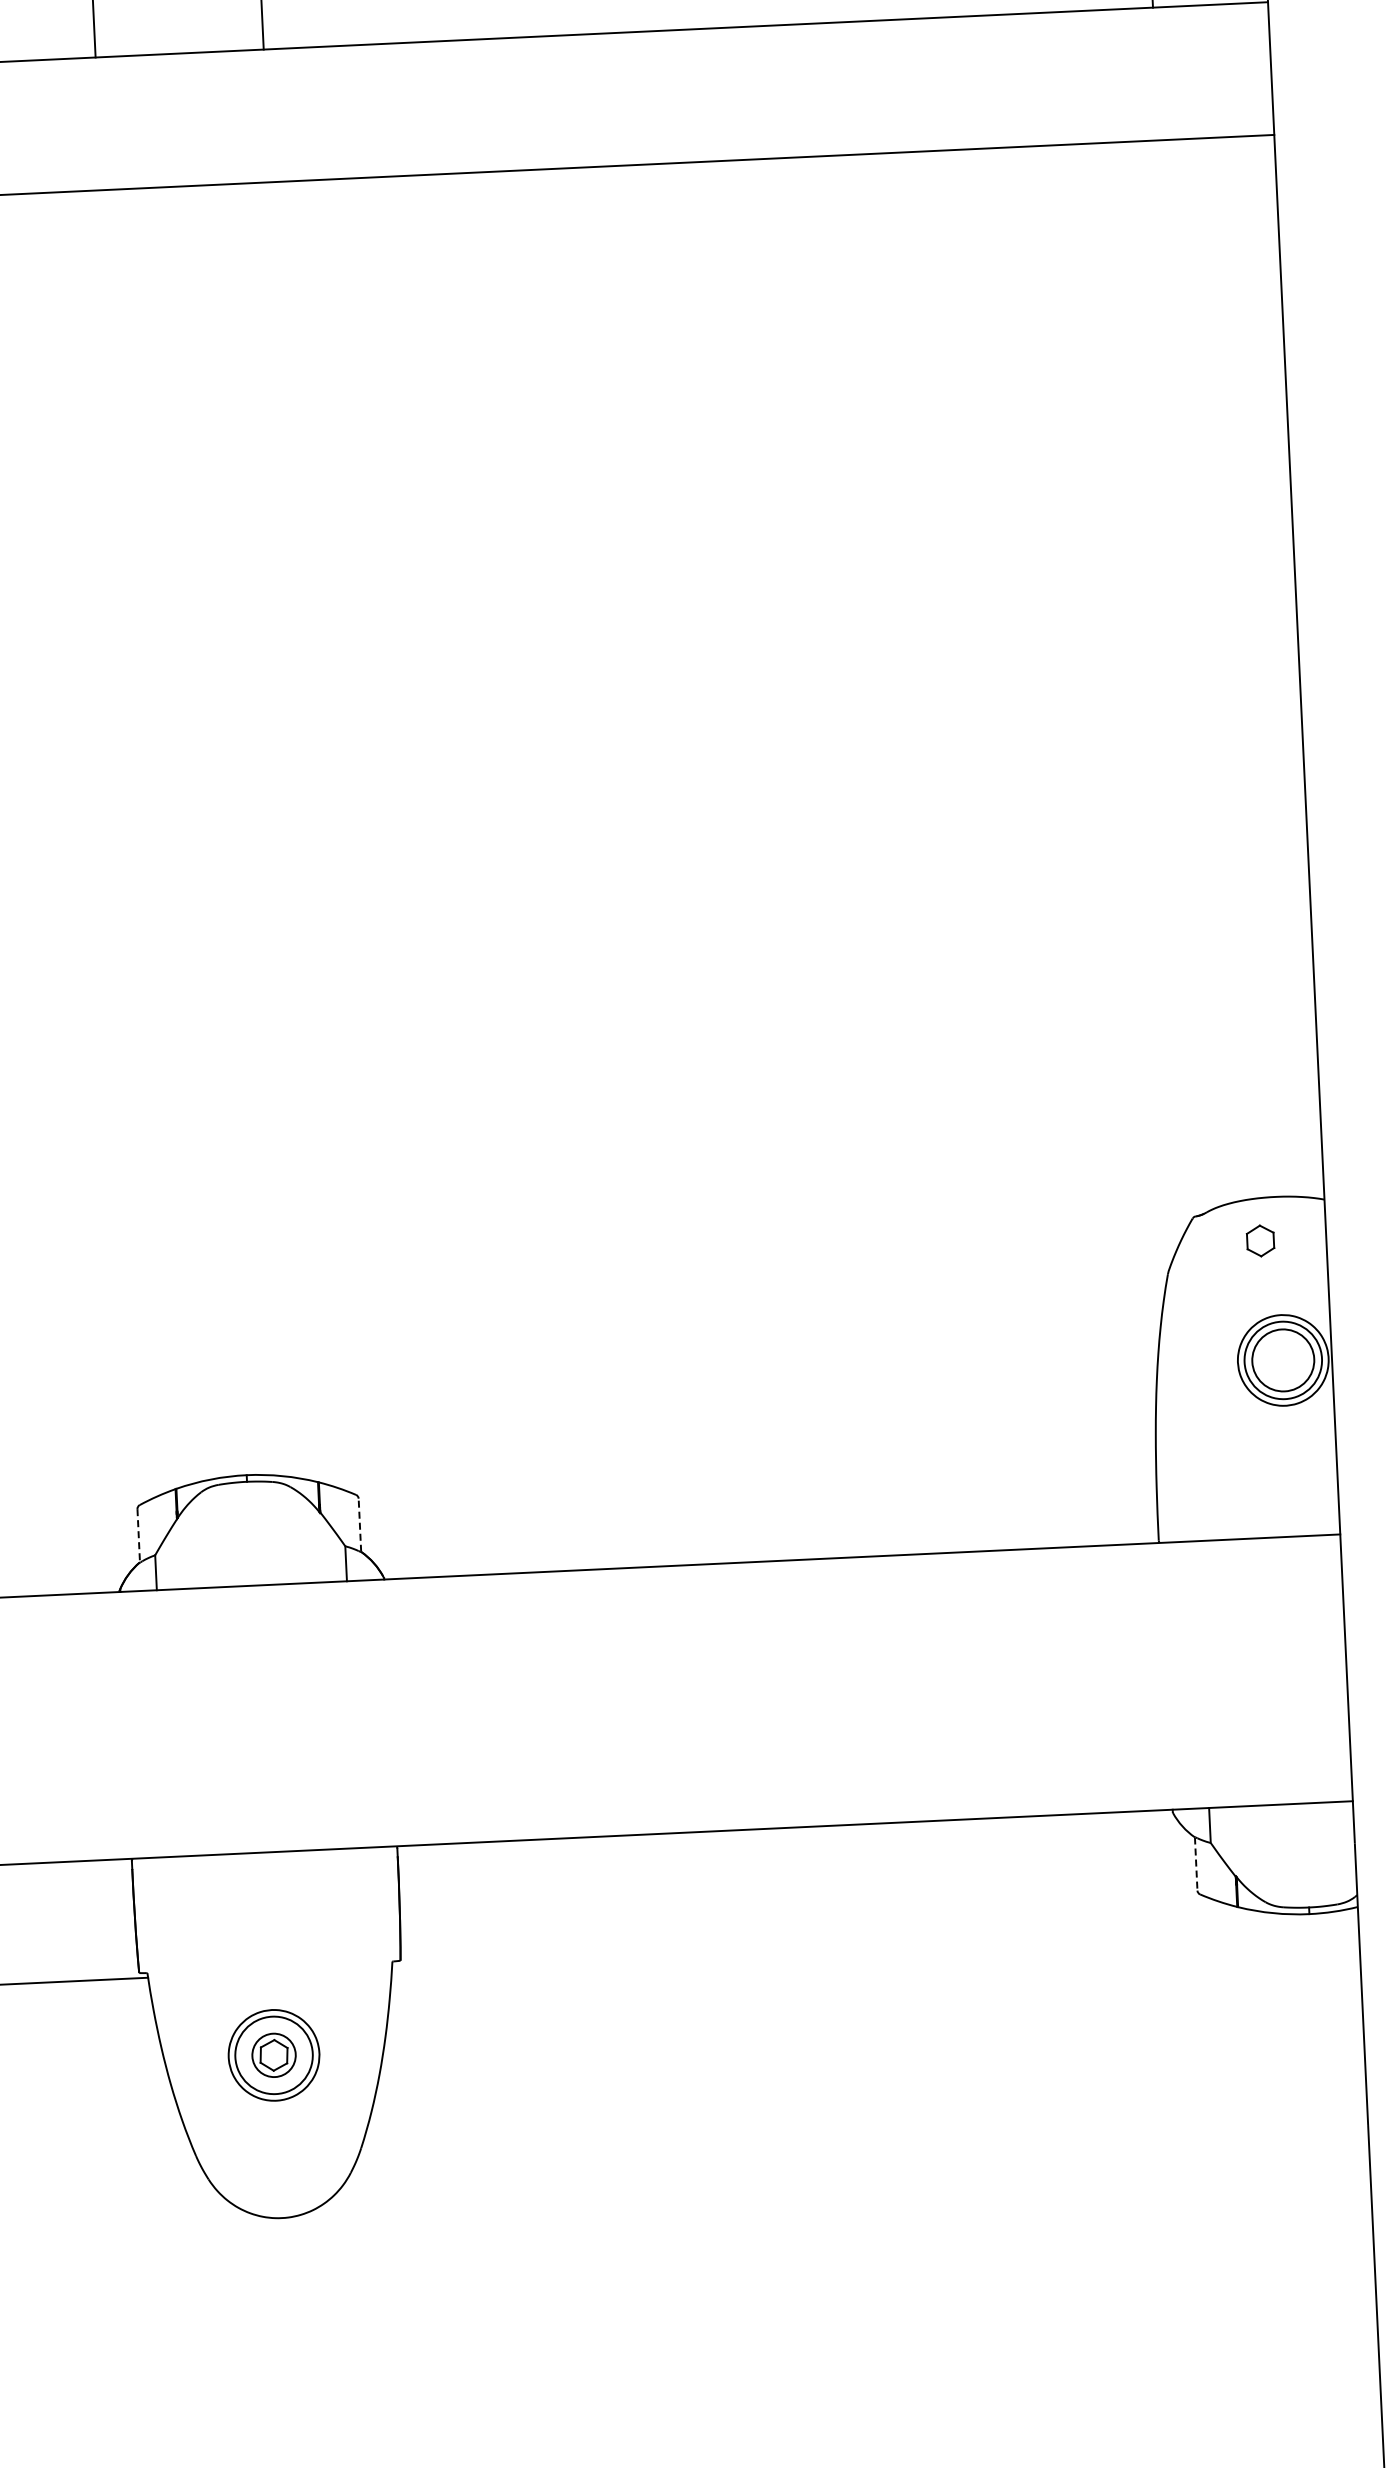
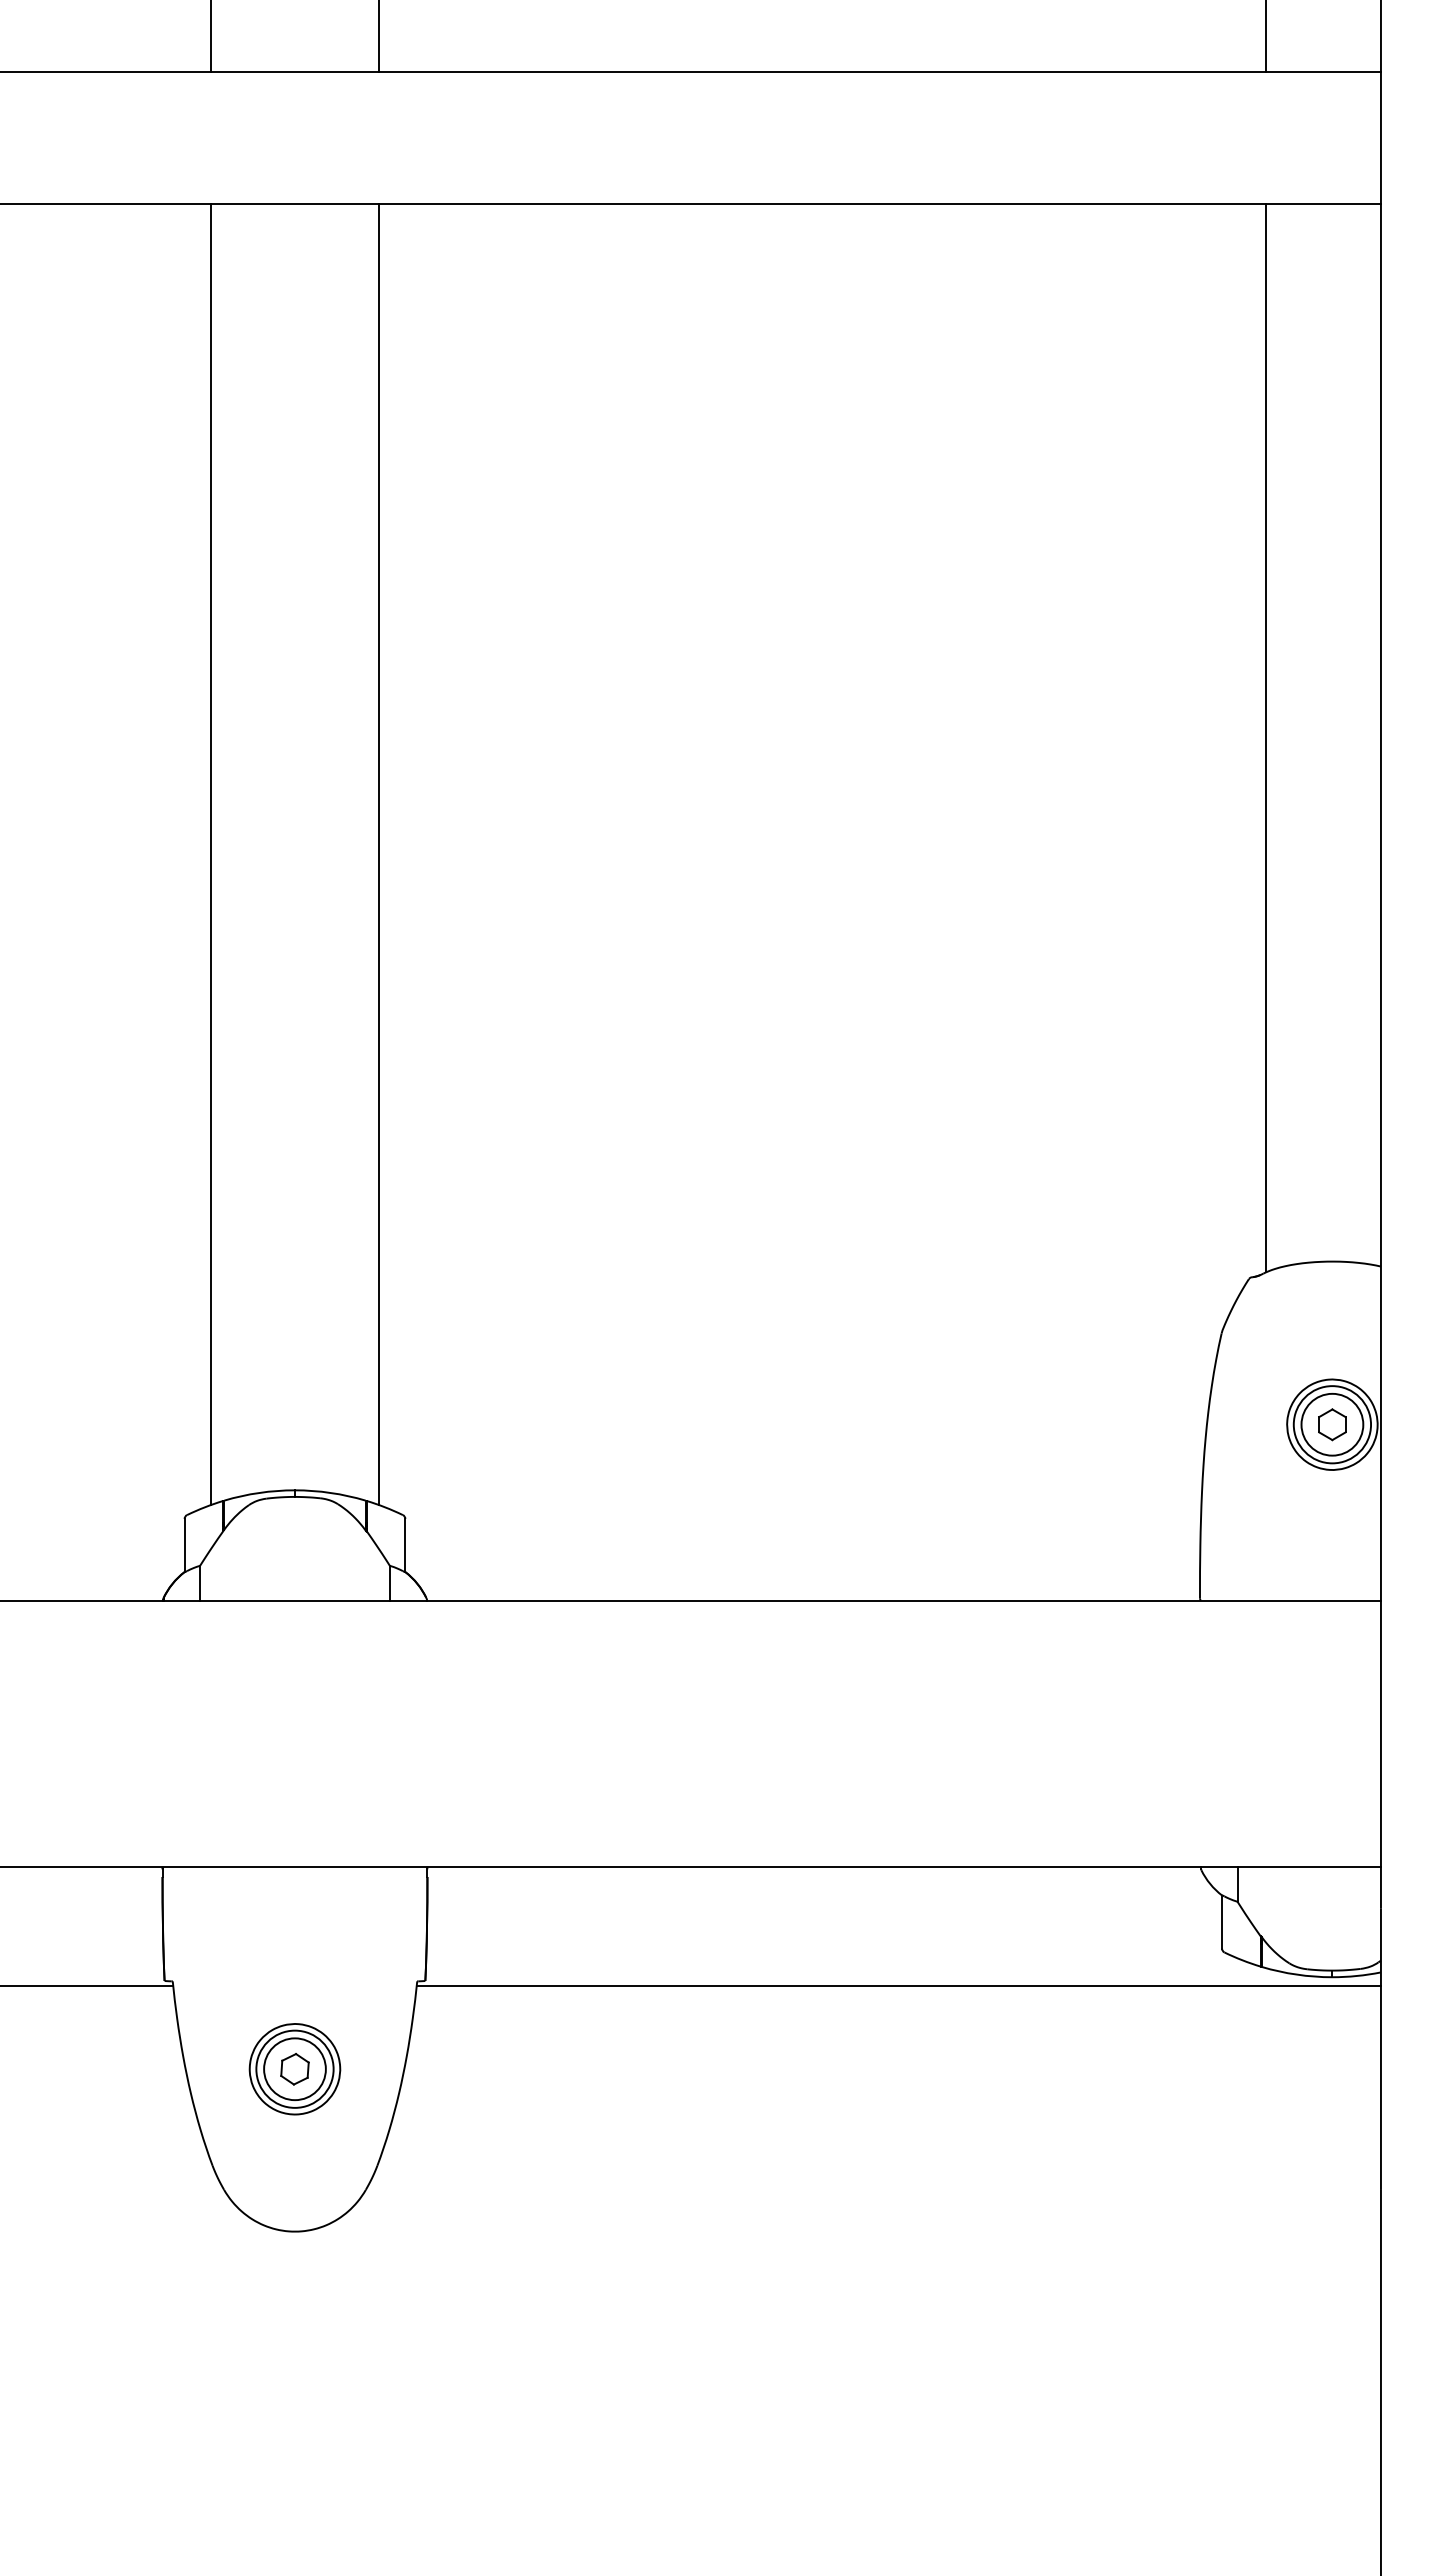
line: (1184, 675) -> (1266, 738), added
line: (300, 834) -> (378, 854), added
line: (132, 841) -> (211, 854), added
part: (1260, 1240) -> (1332, 1424), moved
line: (360, 1524) -> (405, 1544), dashed -> solid
line: (138, 1535) -> (184, 1545), dashed -> solid
line: (1196, 1864) -> (1222, 1922), dashed -> solid
line: (874, 1943) -> (898, 1986), added
circle: (273, 2055) -> (294, 2069), size x1.43

